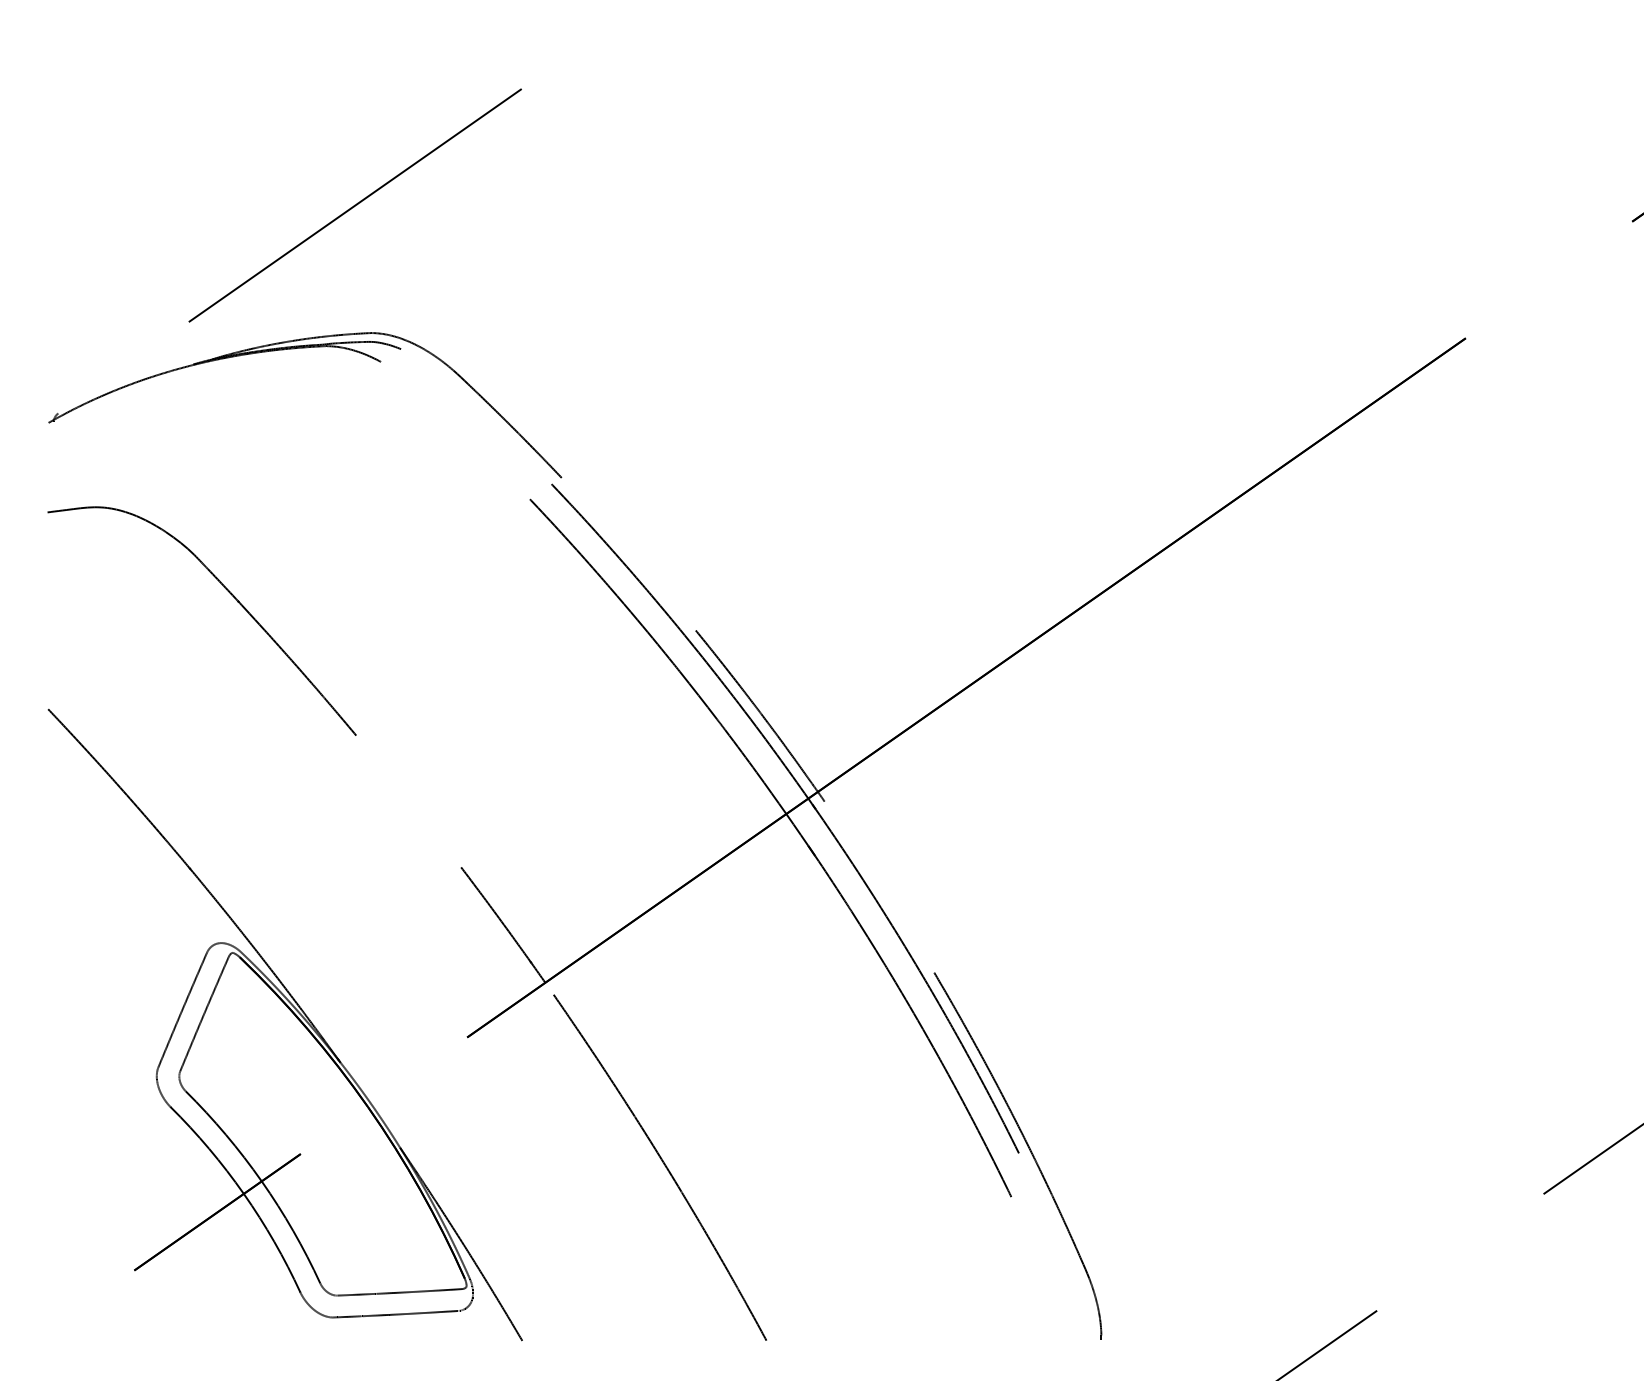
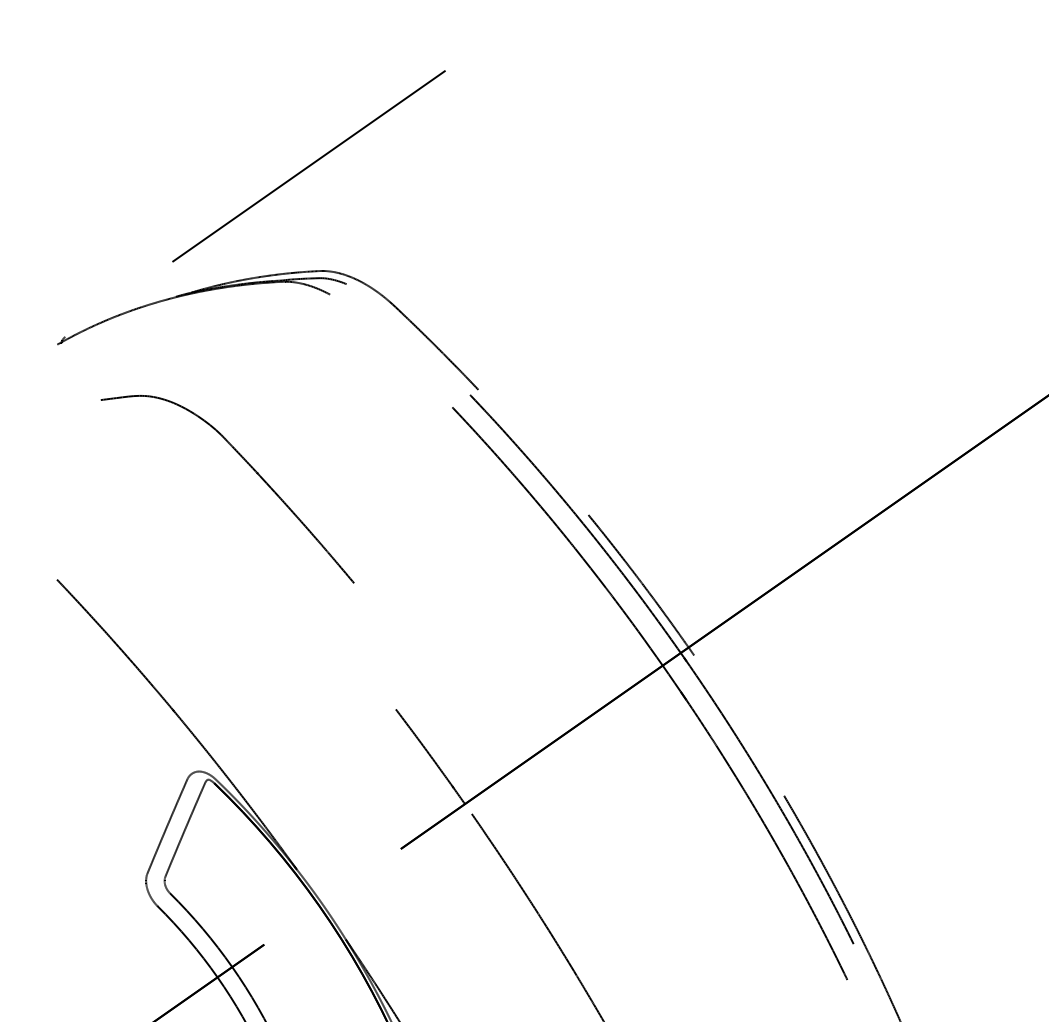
curve: (228, 592) -> (249, 465), moved

